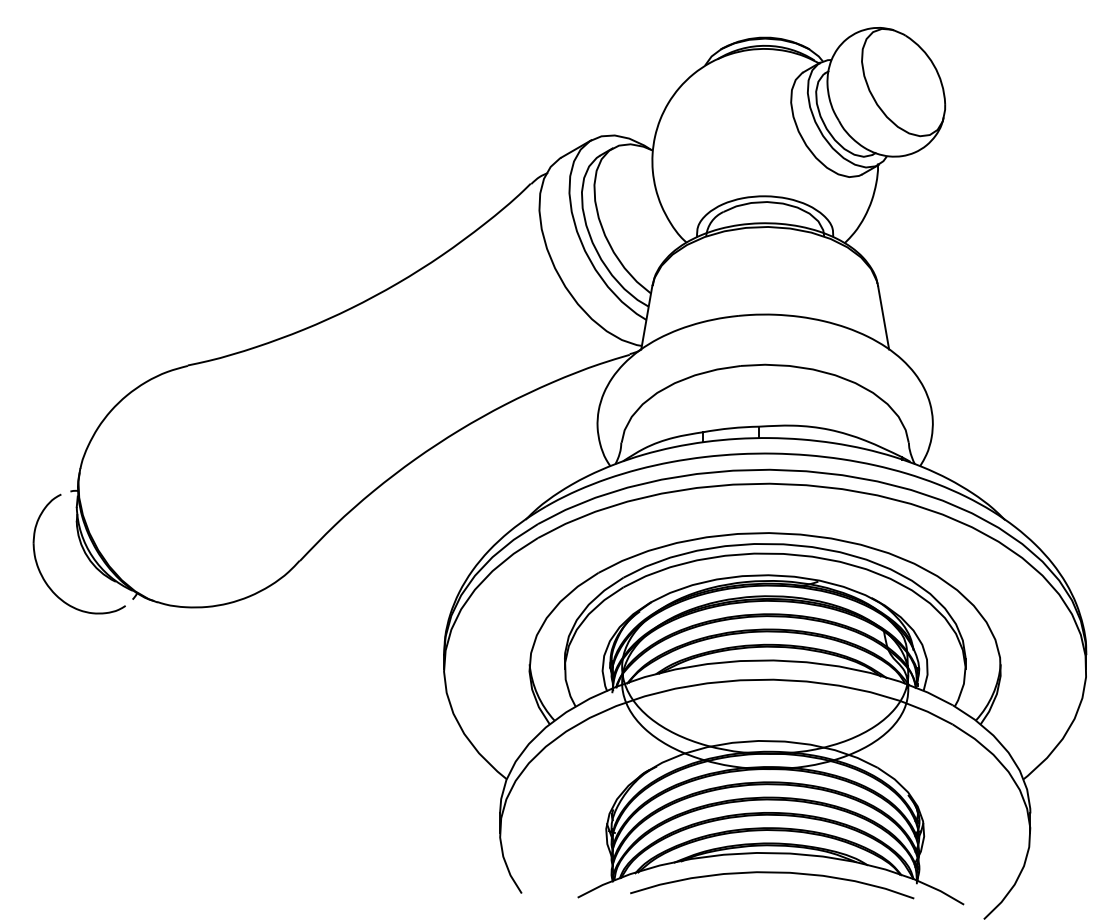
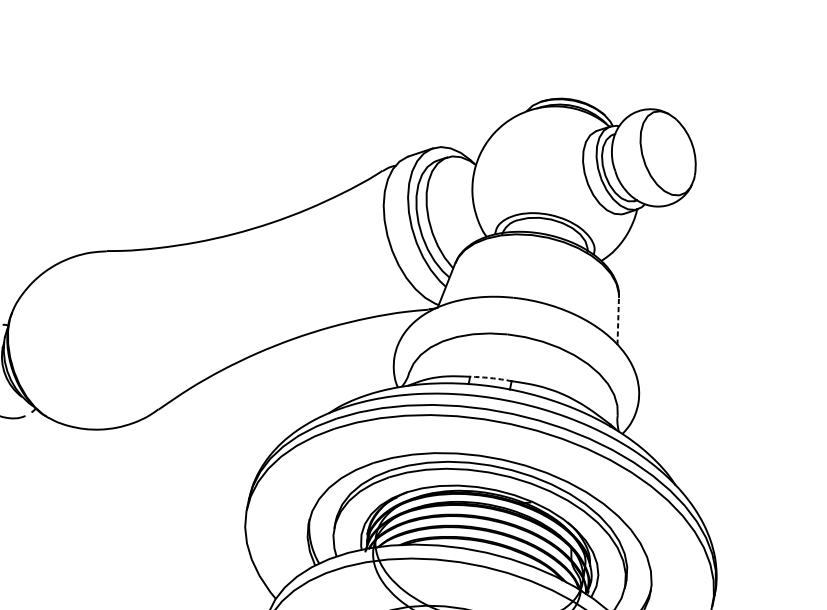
line: (883, 317) -> (618, 320), solid -> dashed
arc: (730, 428) -> (490, 378), solid -> dashed

